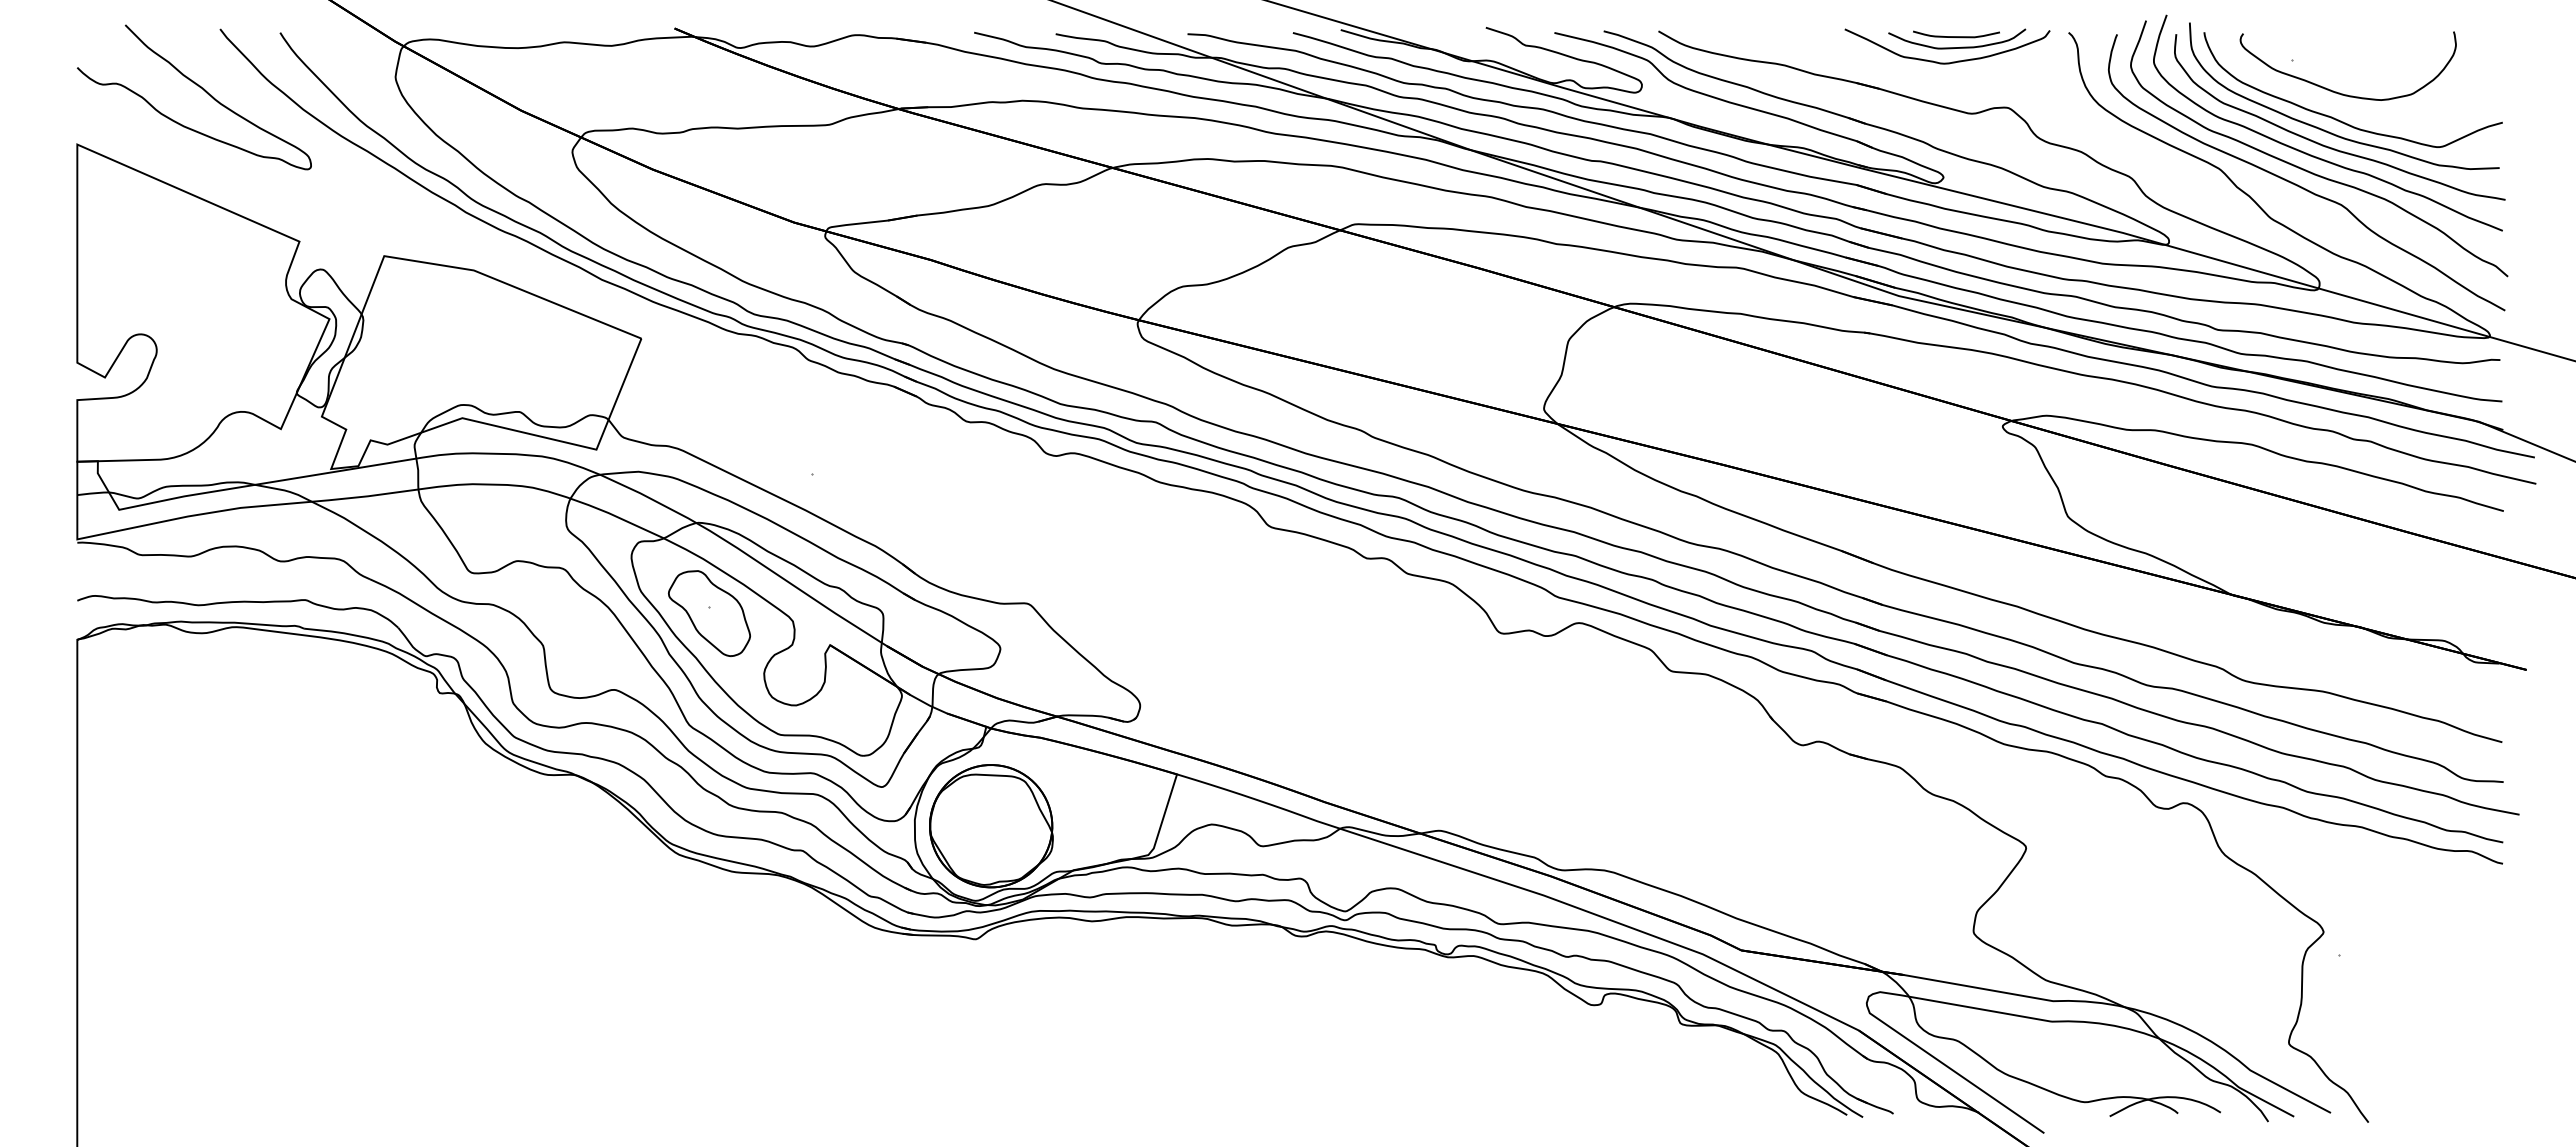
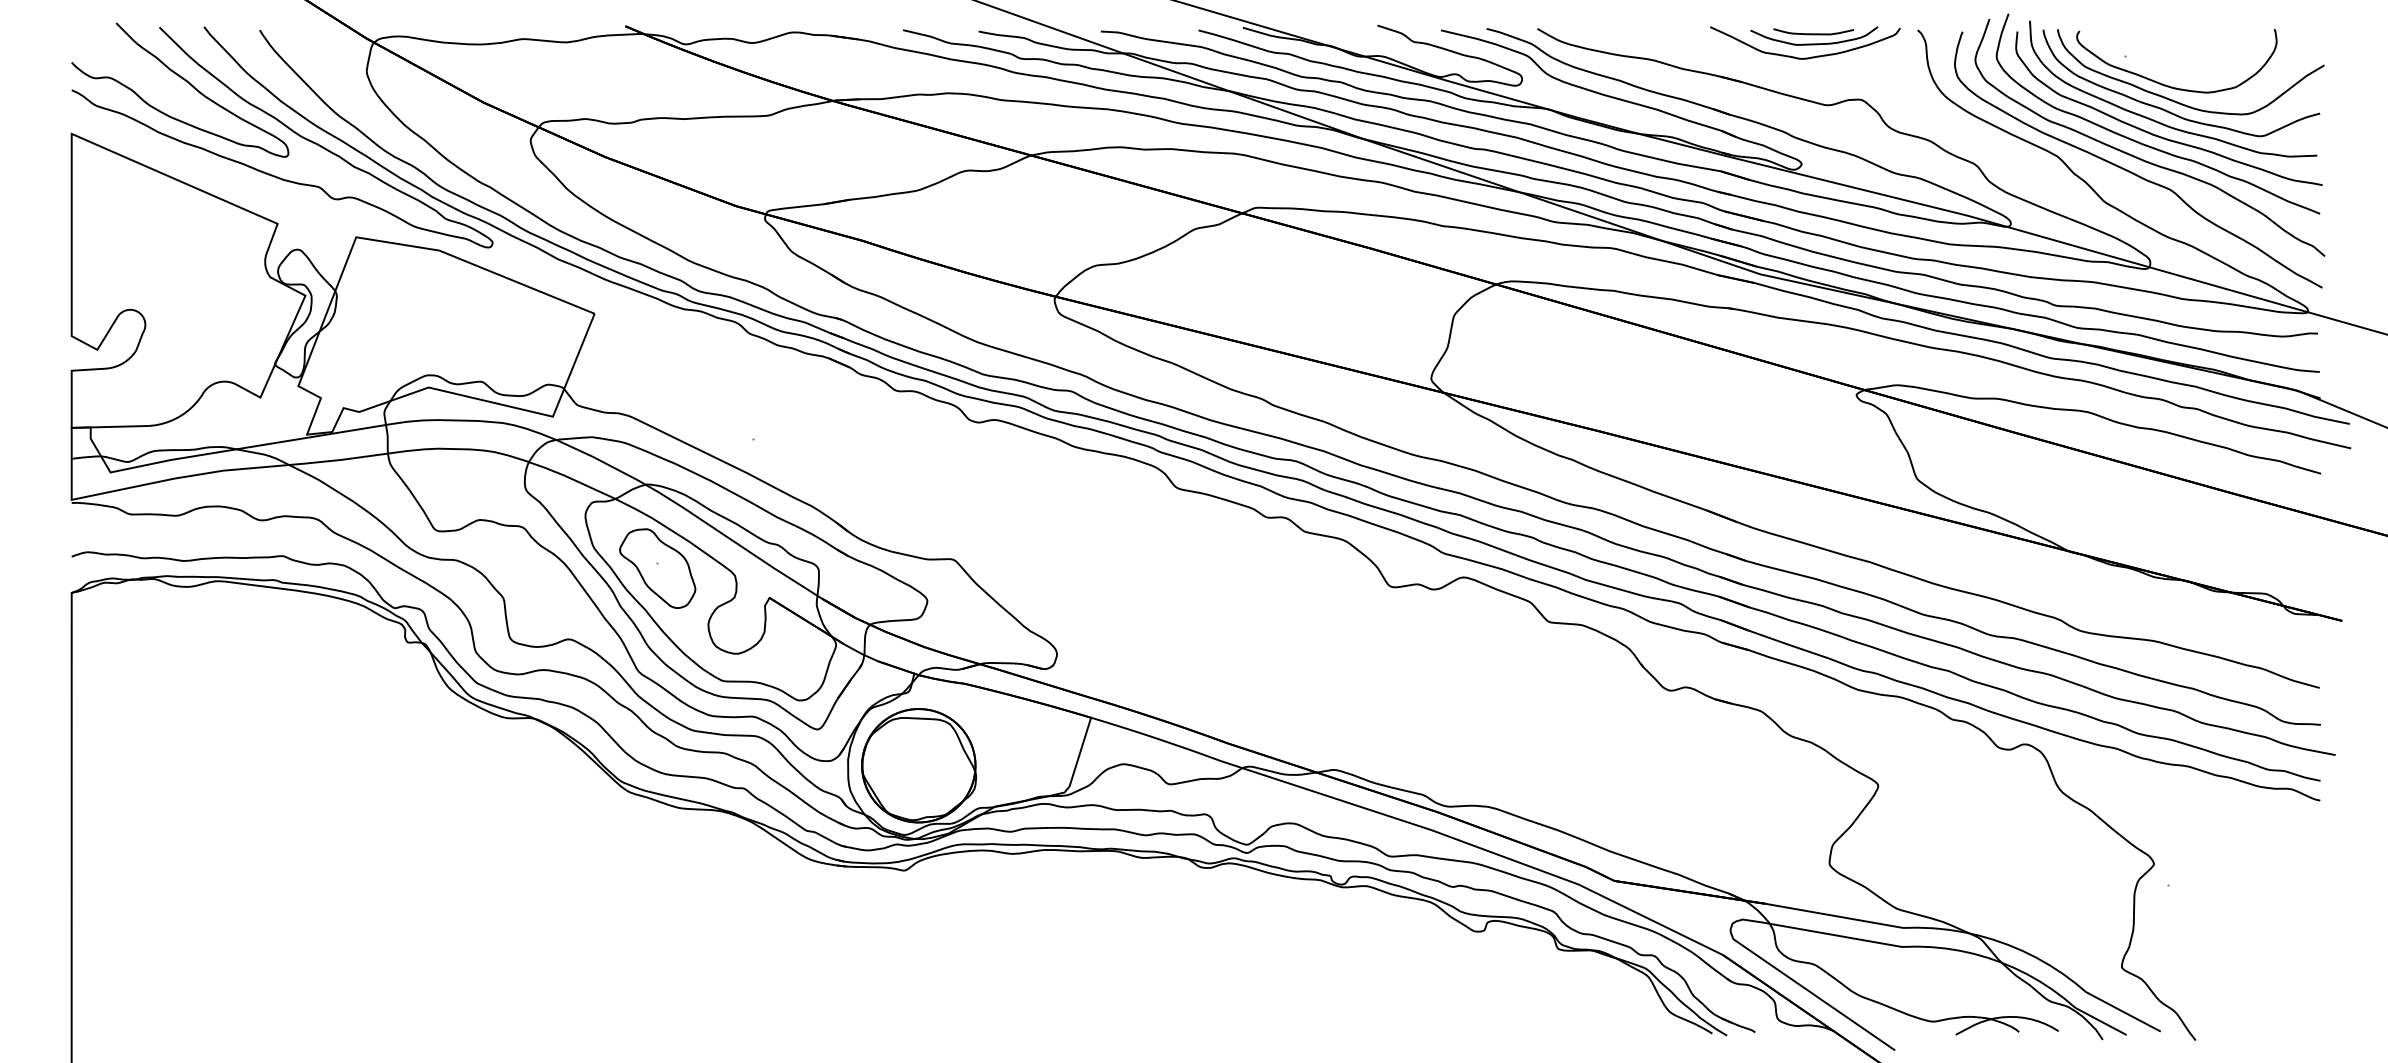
curve: (2351, 110) -> (2179, 102), added
curve: (312, 140) -> (289, 130), added

